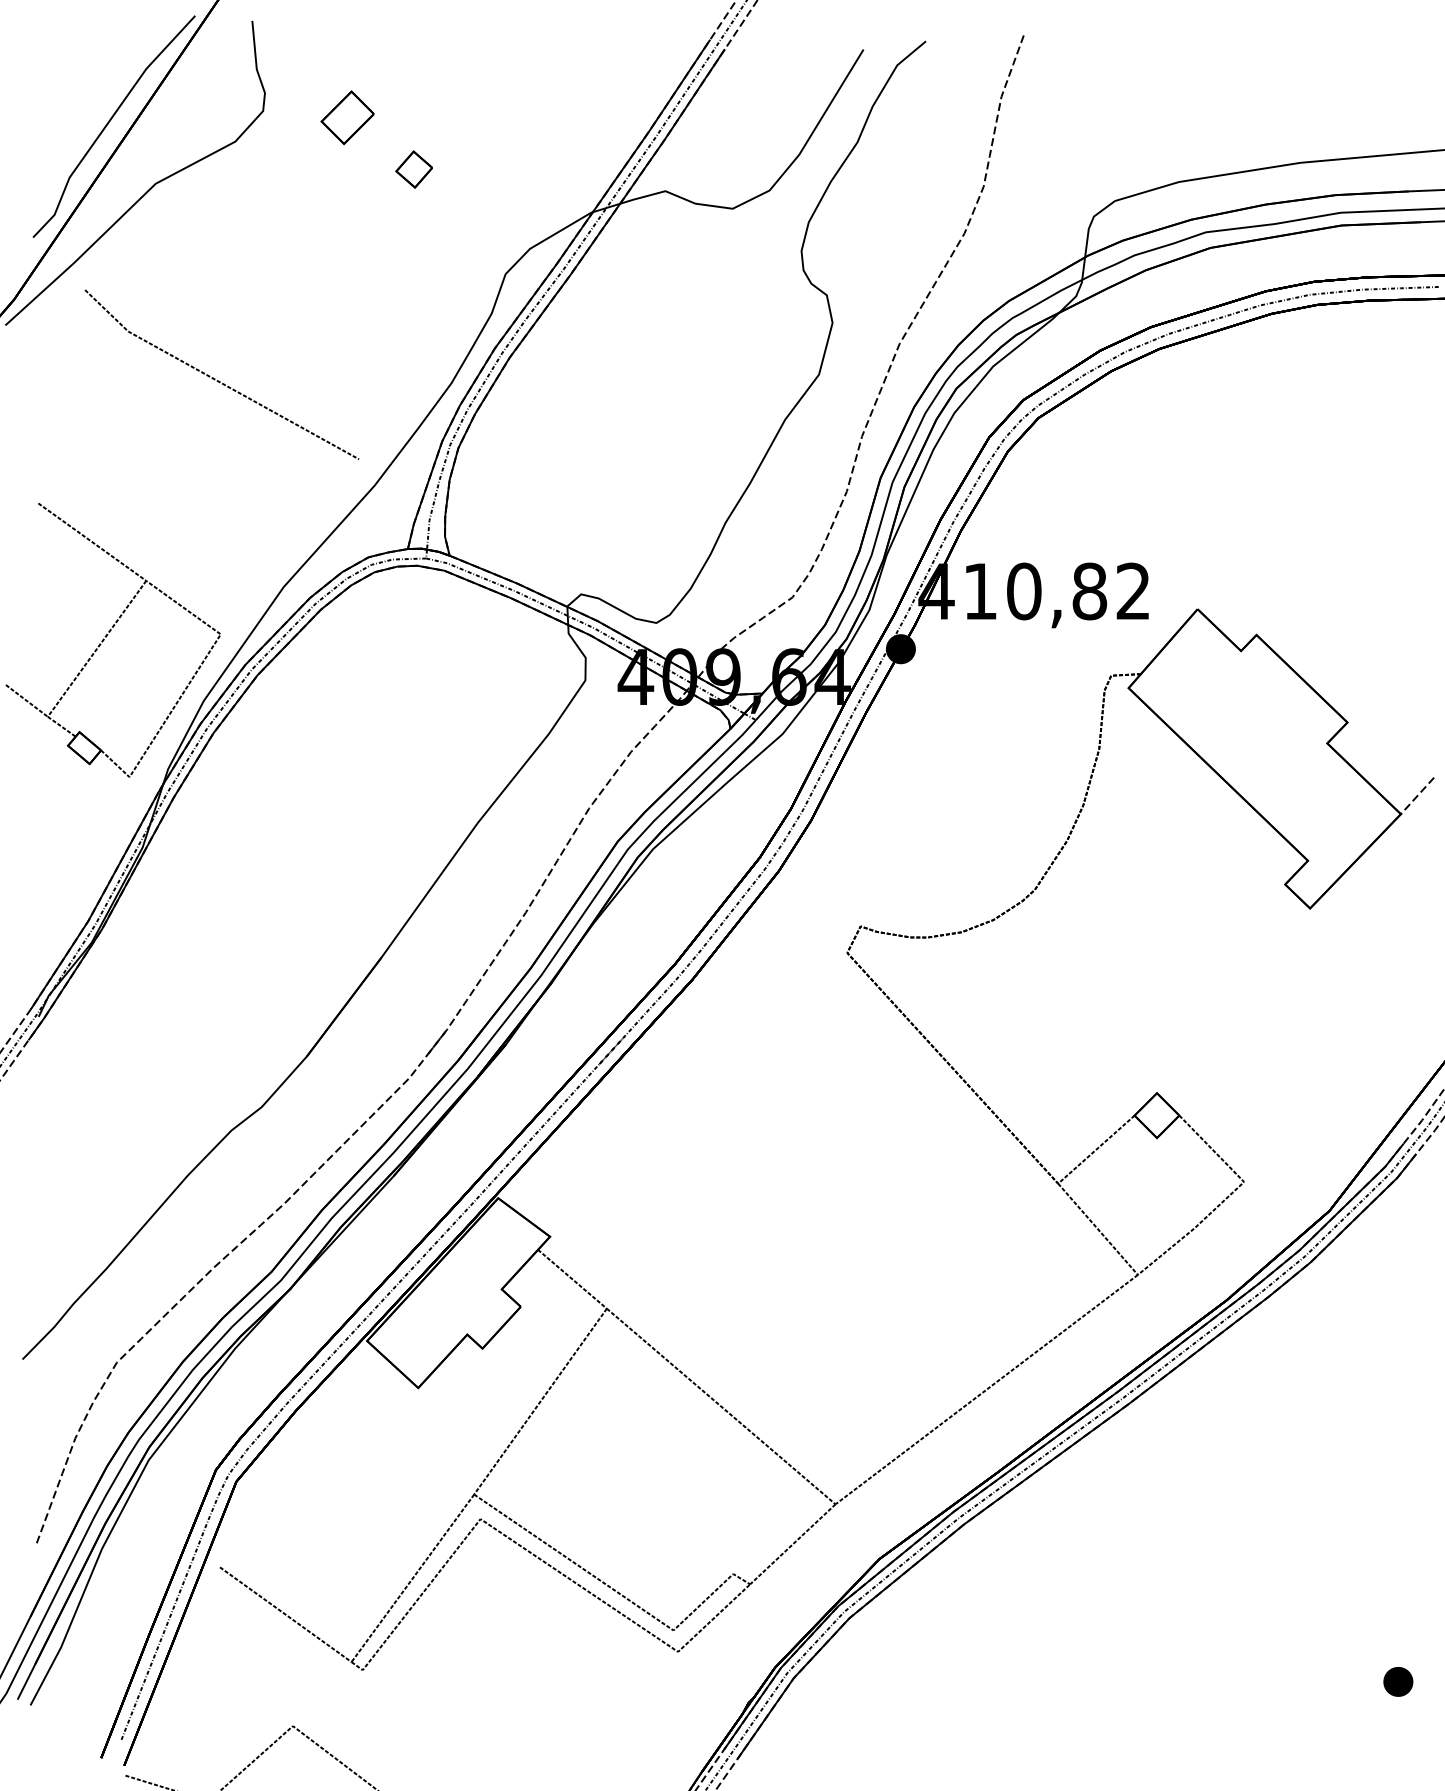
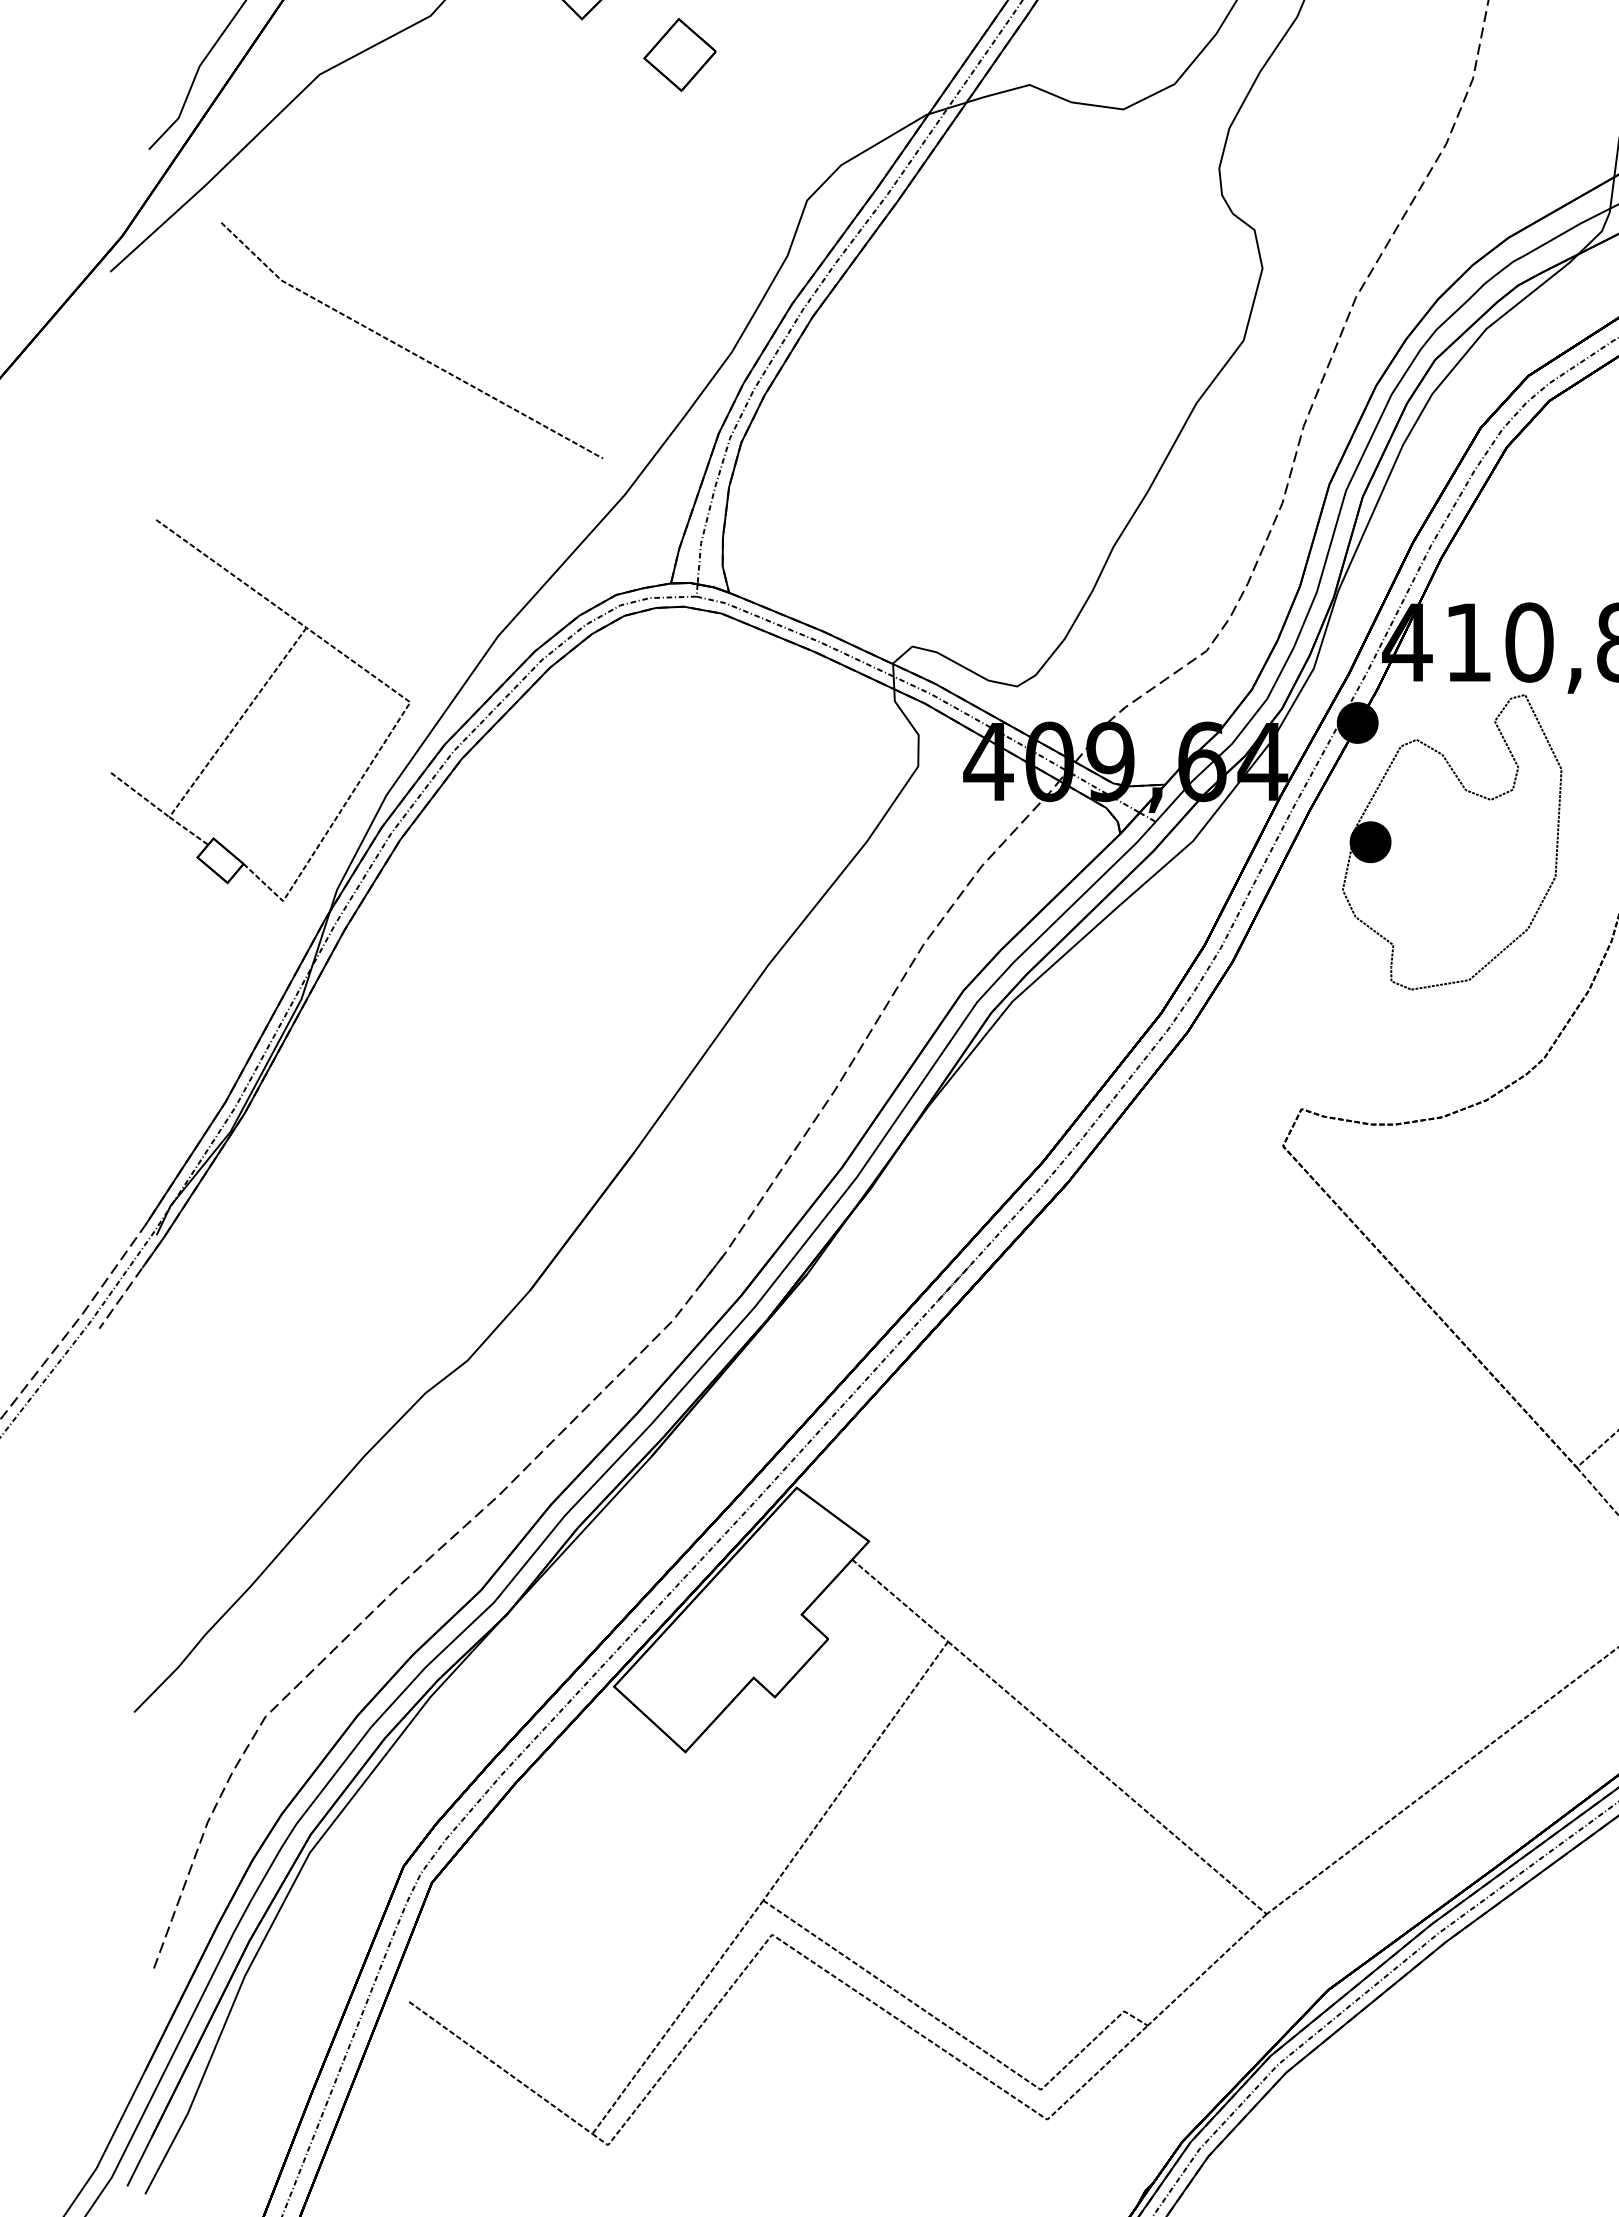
part: (413, 169) -> (678, 54), size x1.43
part: (980, 699) -> (1468, 793), added

